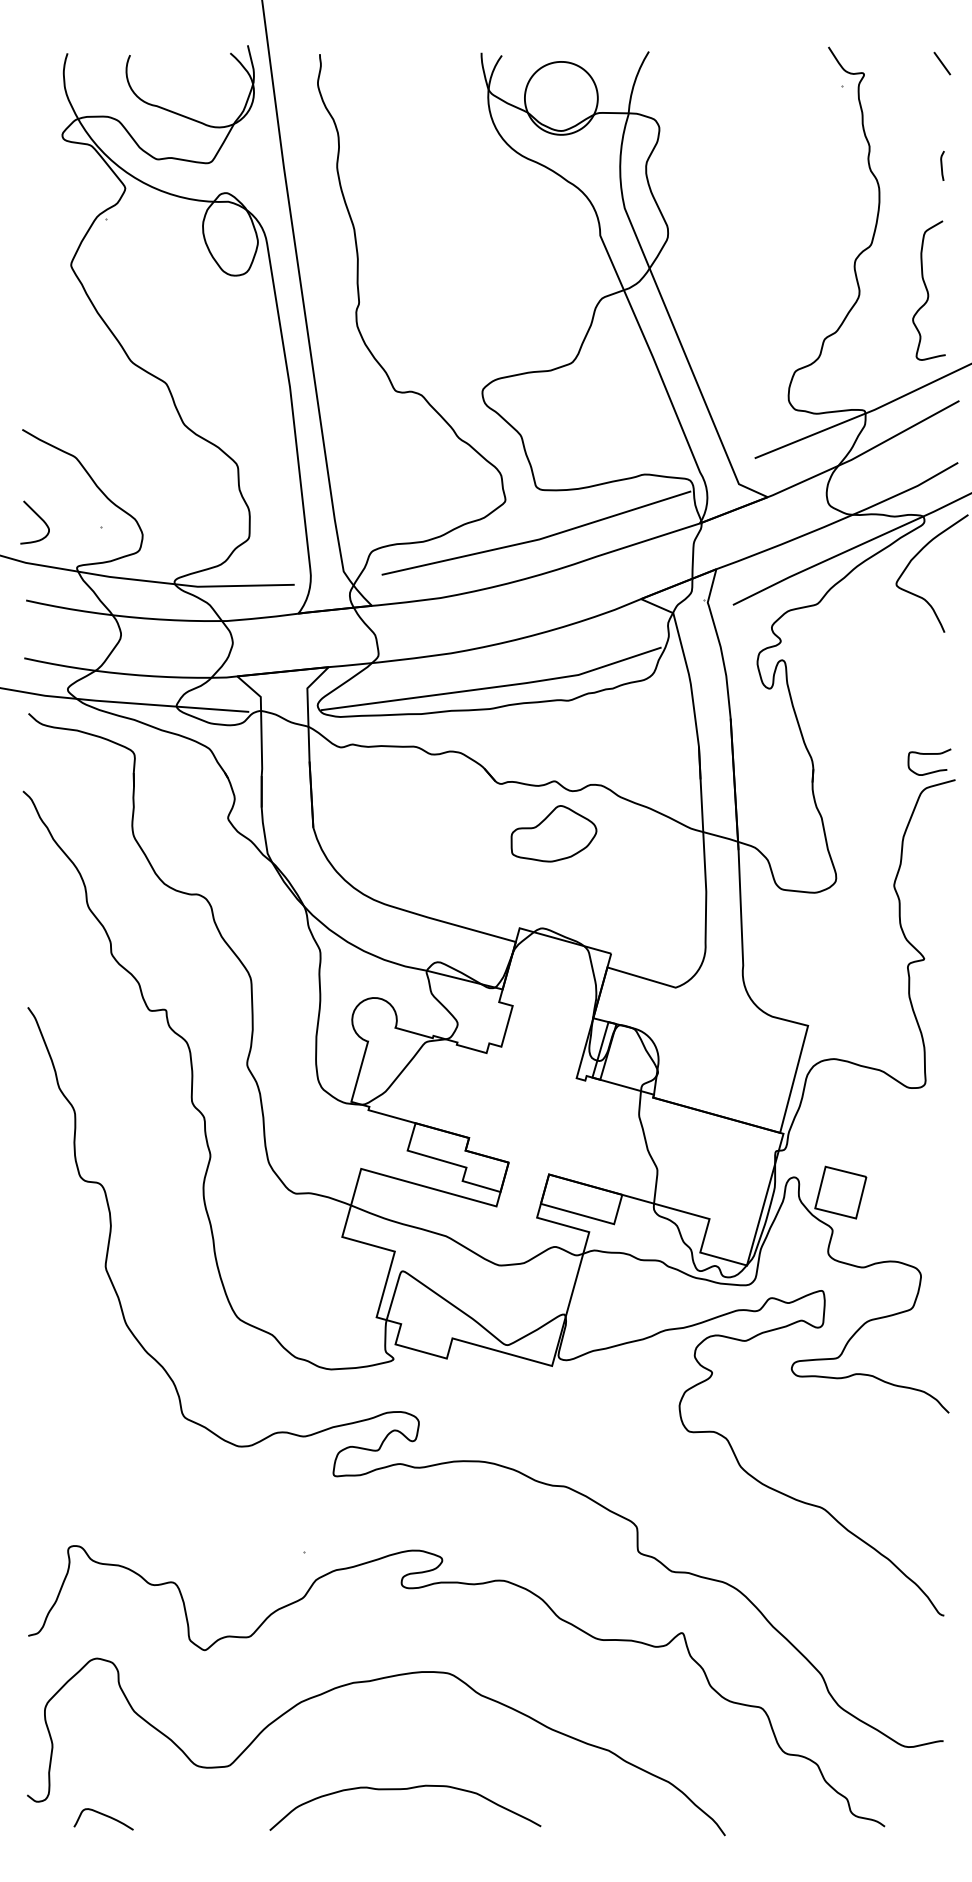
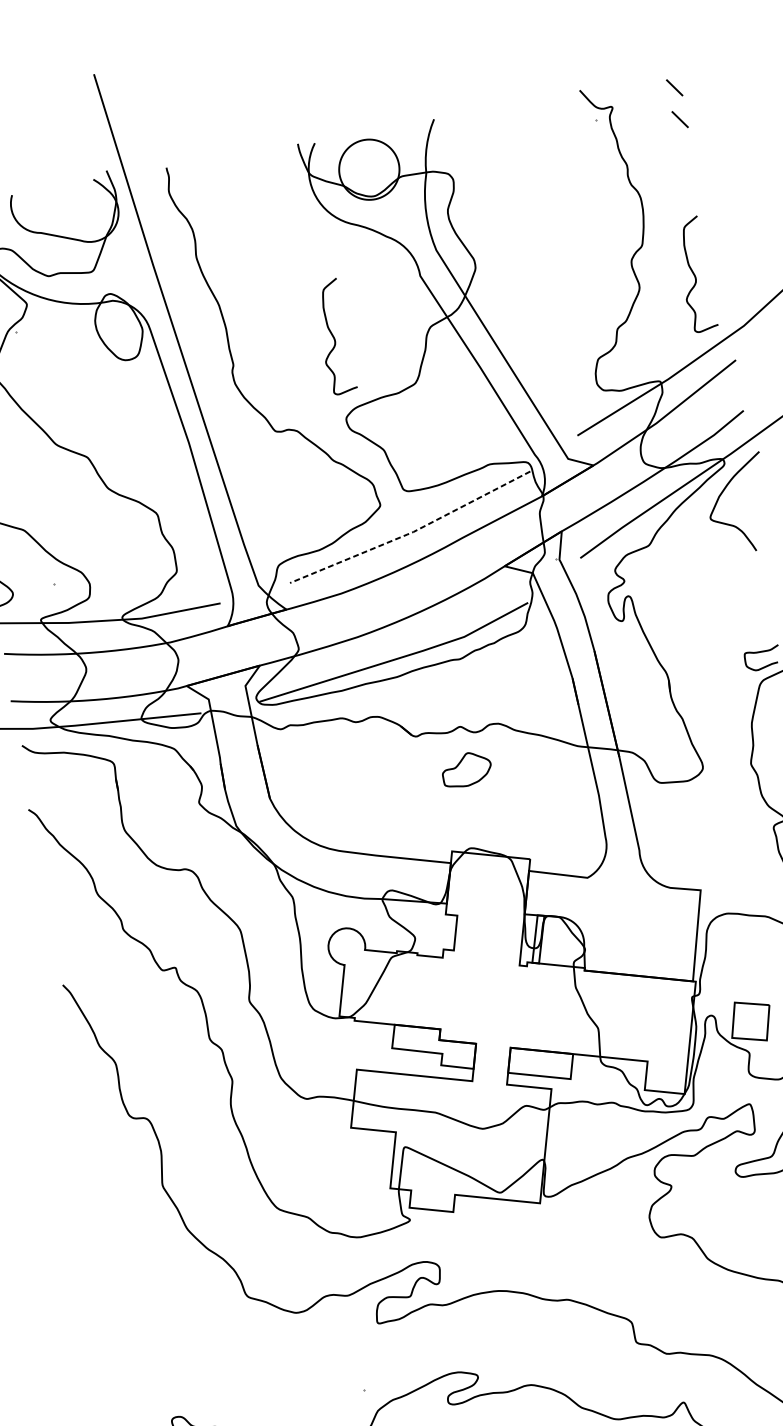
line: (942, 102) -> (680, 119), added
curve: (942, 165) -> (689, 170), removed
curve: (485, 290) -> (334, 336), added
line: (537, 539) -> (411, 532), solid -> dashed
part: (553, 833) -> (466, 769), size x0.7

